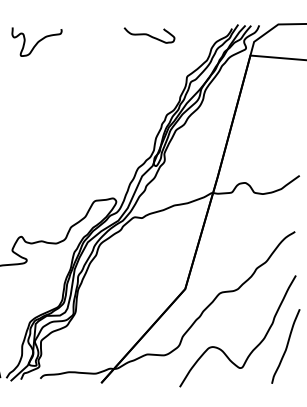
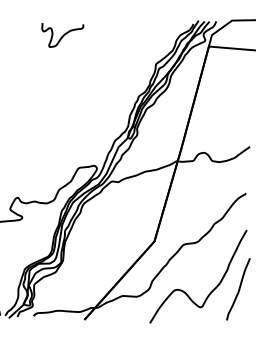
curve: (149, 35) -> (124, 29), removed
curve: (36, 42) -> (62, 35), moved

